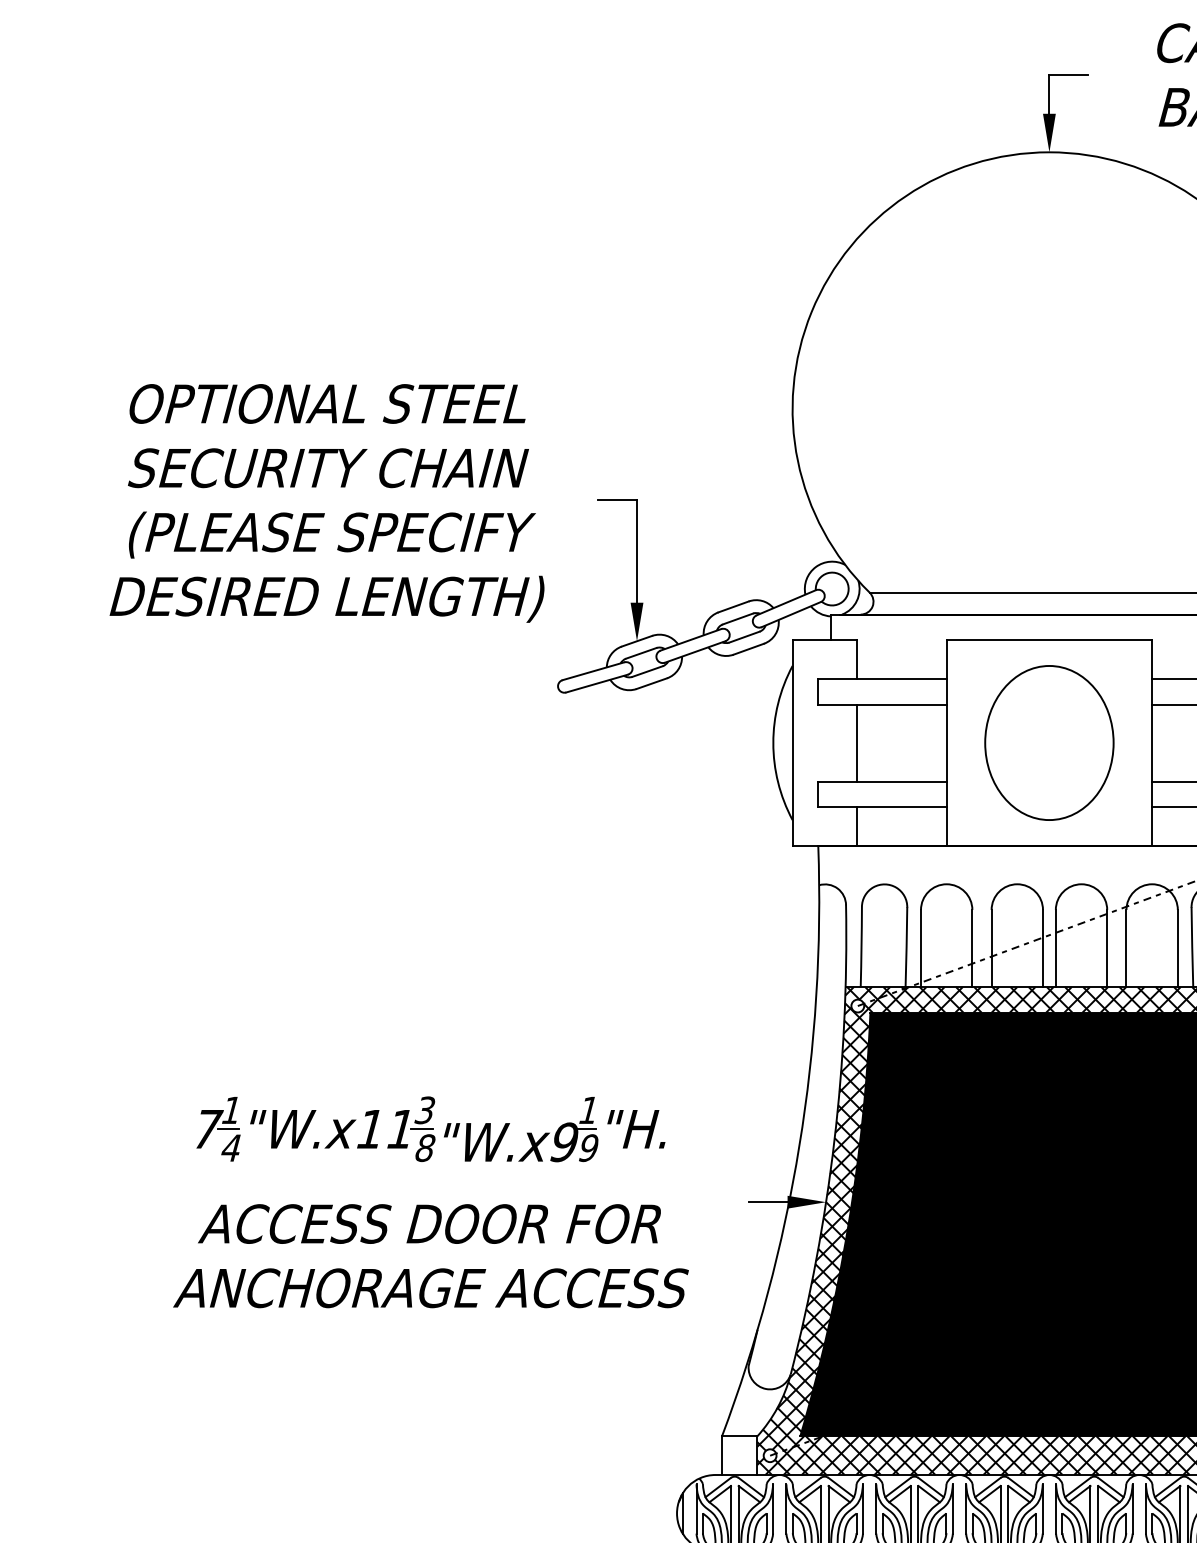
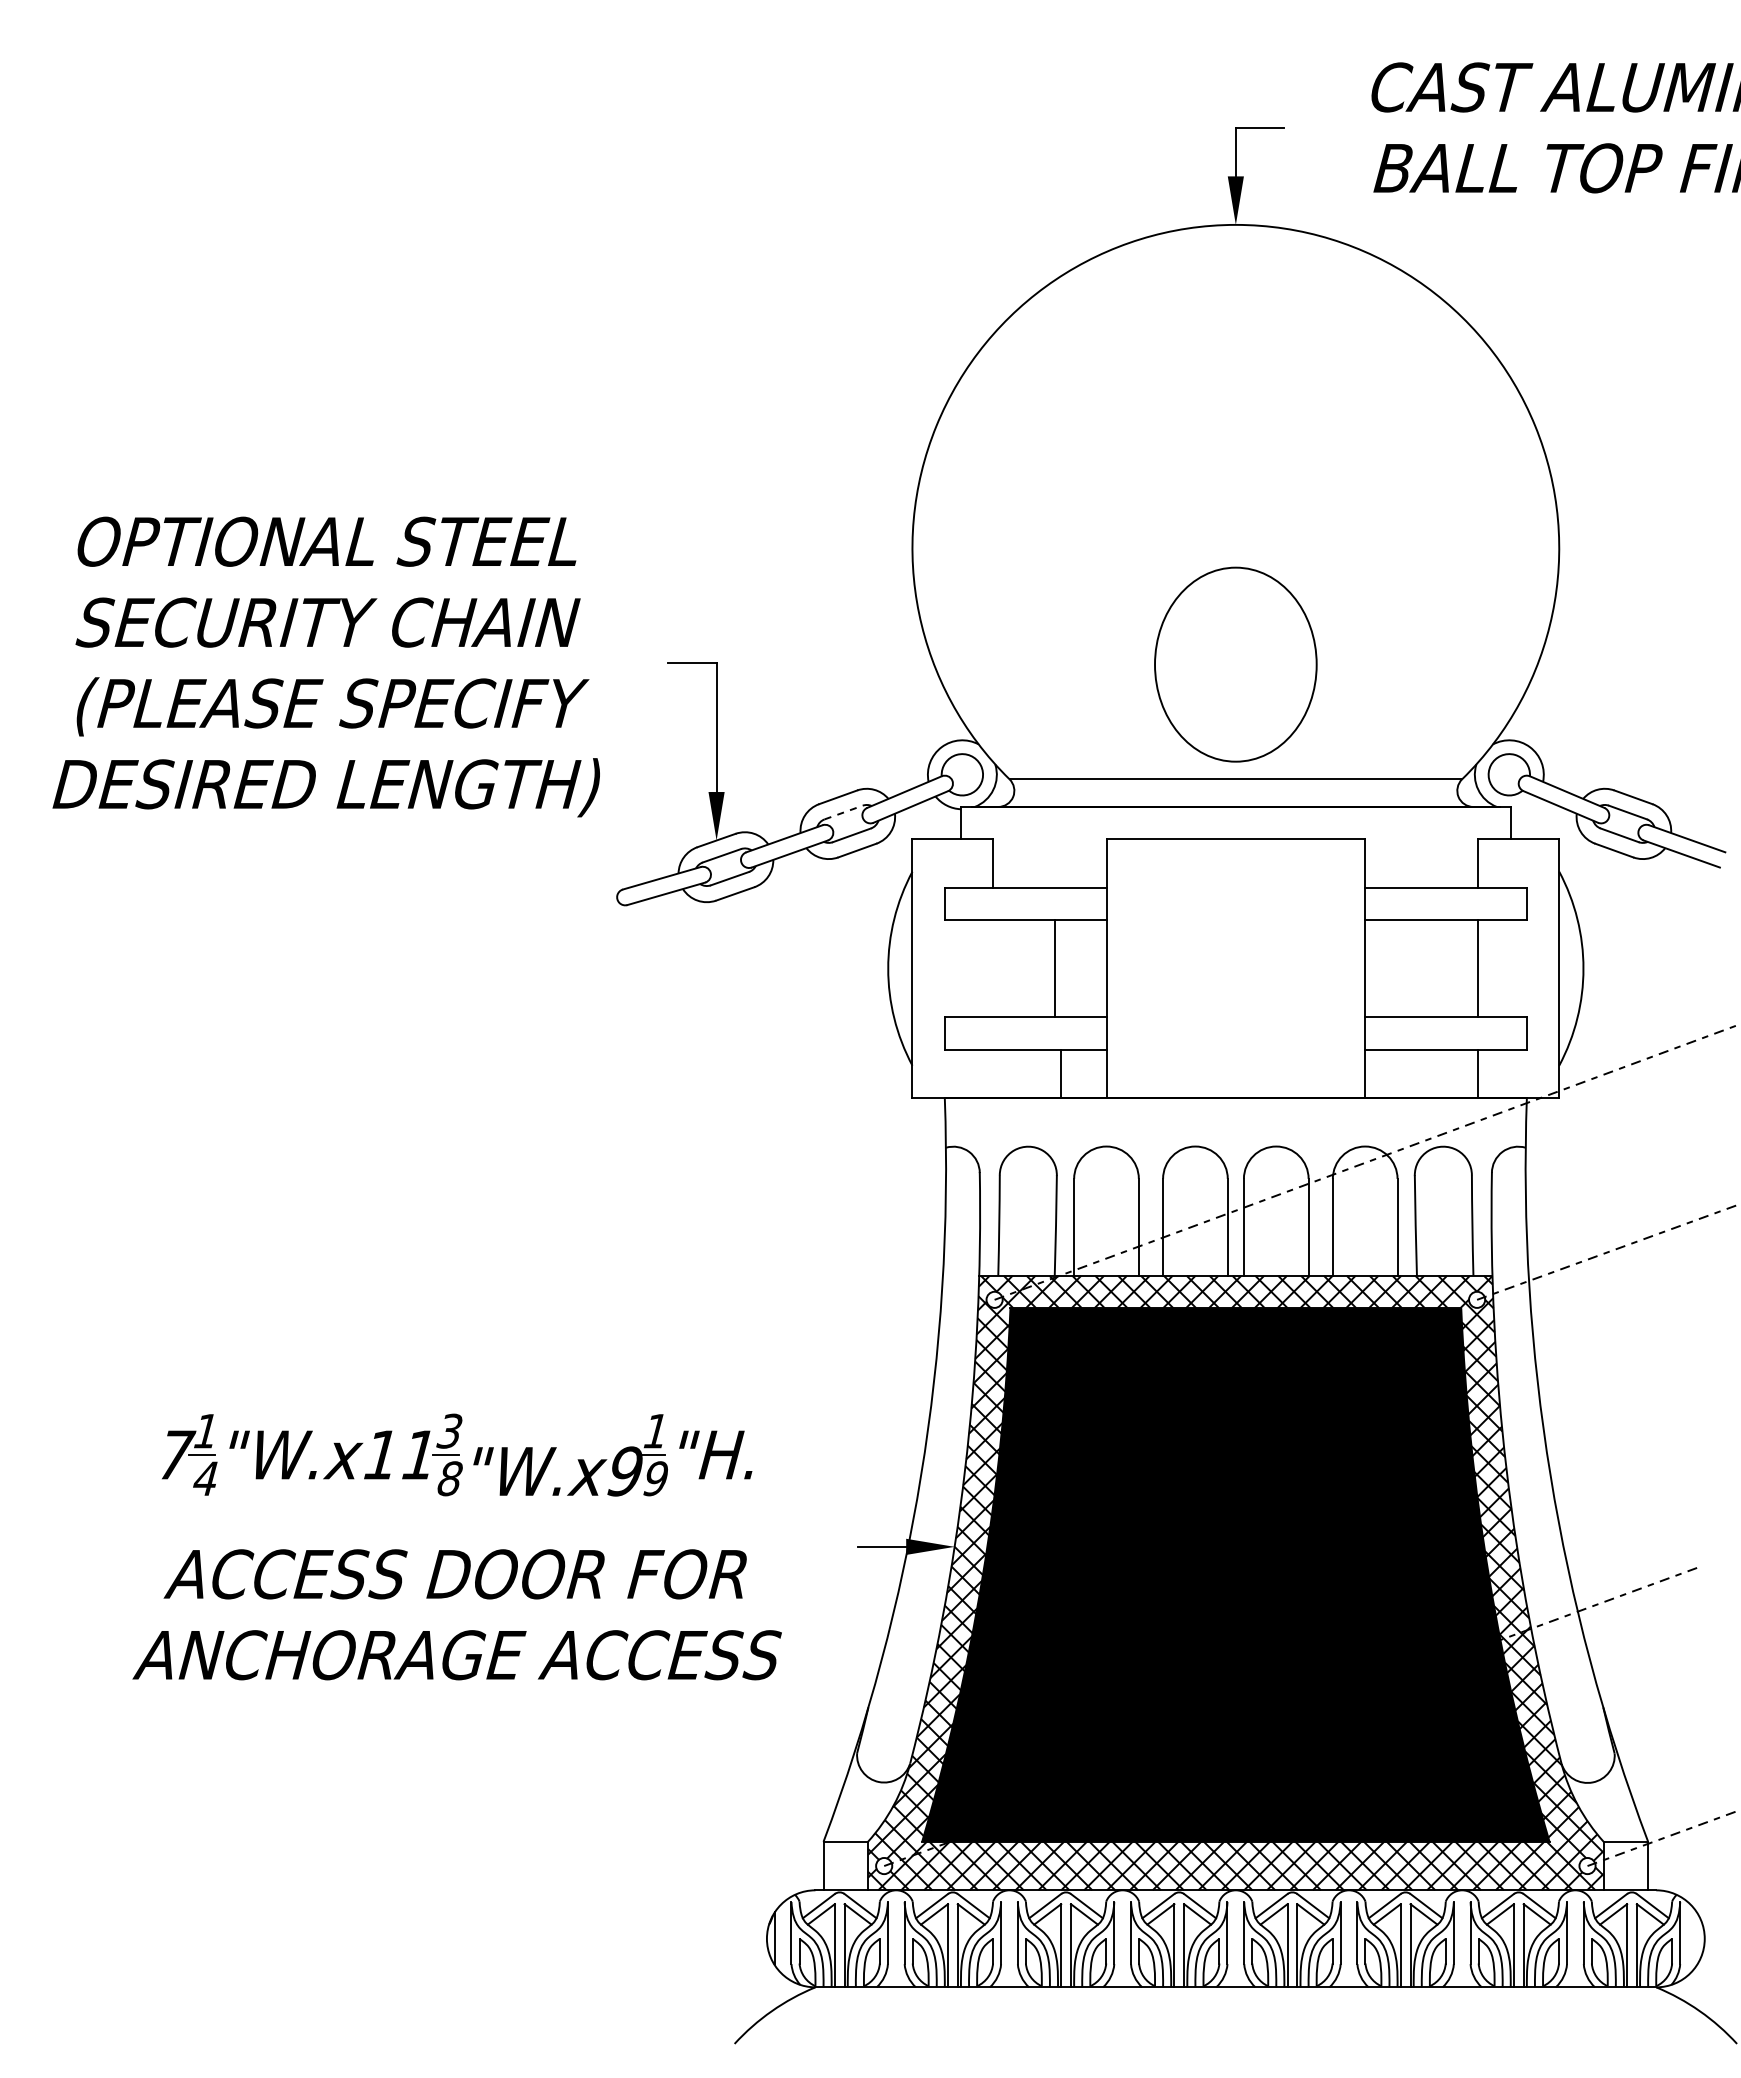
line: (738, 618) -> (844, 812), solid -> dashed
line: (856, 742) -> (1055, 968), moved
part: (1049, 742) -> (1235, 664), moved
line: (856, 826) -> (1061, 1073), moved

